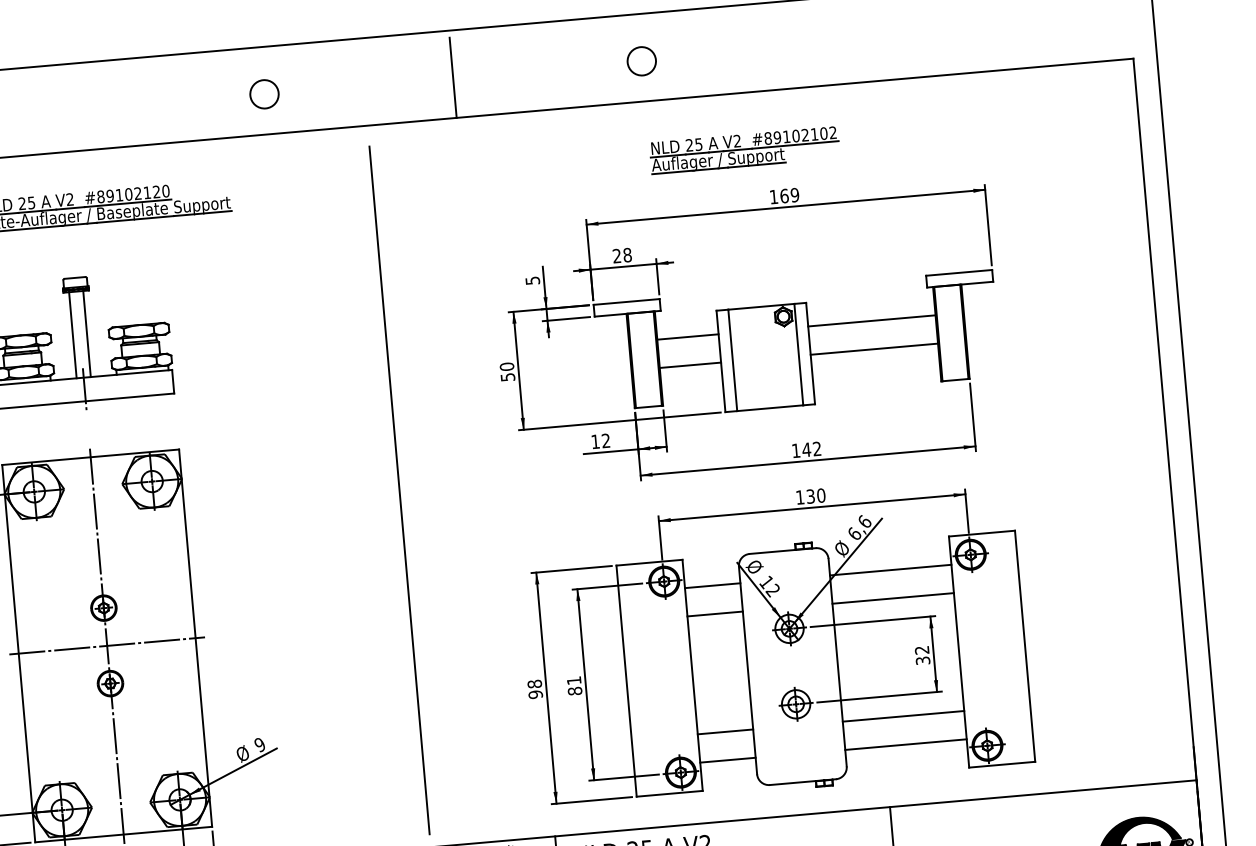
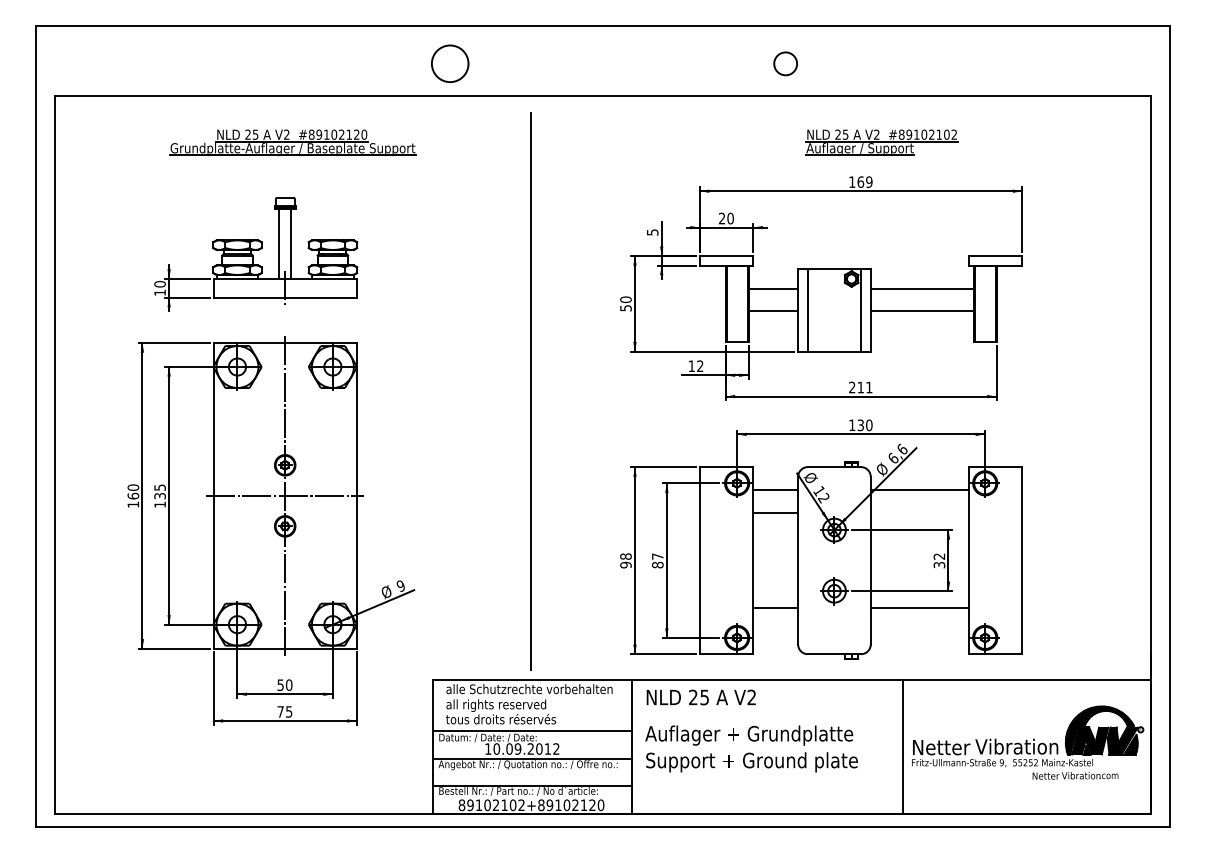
circle: (641, 60) -> (785, 63), moved
line: (453, 77) -> (603, 63), removed
circle: (264, 93) -> (450, 63), size x1.6
part: (743, 150) -> (881, 142), moved
text: (627, 255) -> (730, 218), 28 -> 20
text: (806, 449) -> (860, 387), 142 -> 211
line: (892, 597) -> (919, 512), removed
text: (573, 680) -> (657, 556), 81 -> 87
line: (905, 744) -> (919, 631), removed
line: (727, 760) -> (775, 631), removed

